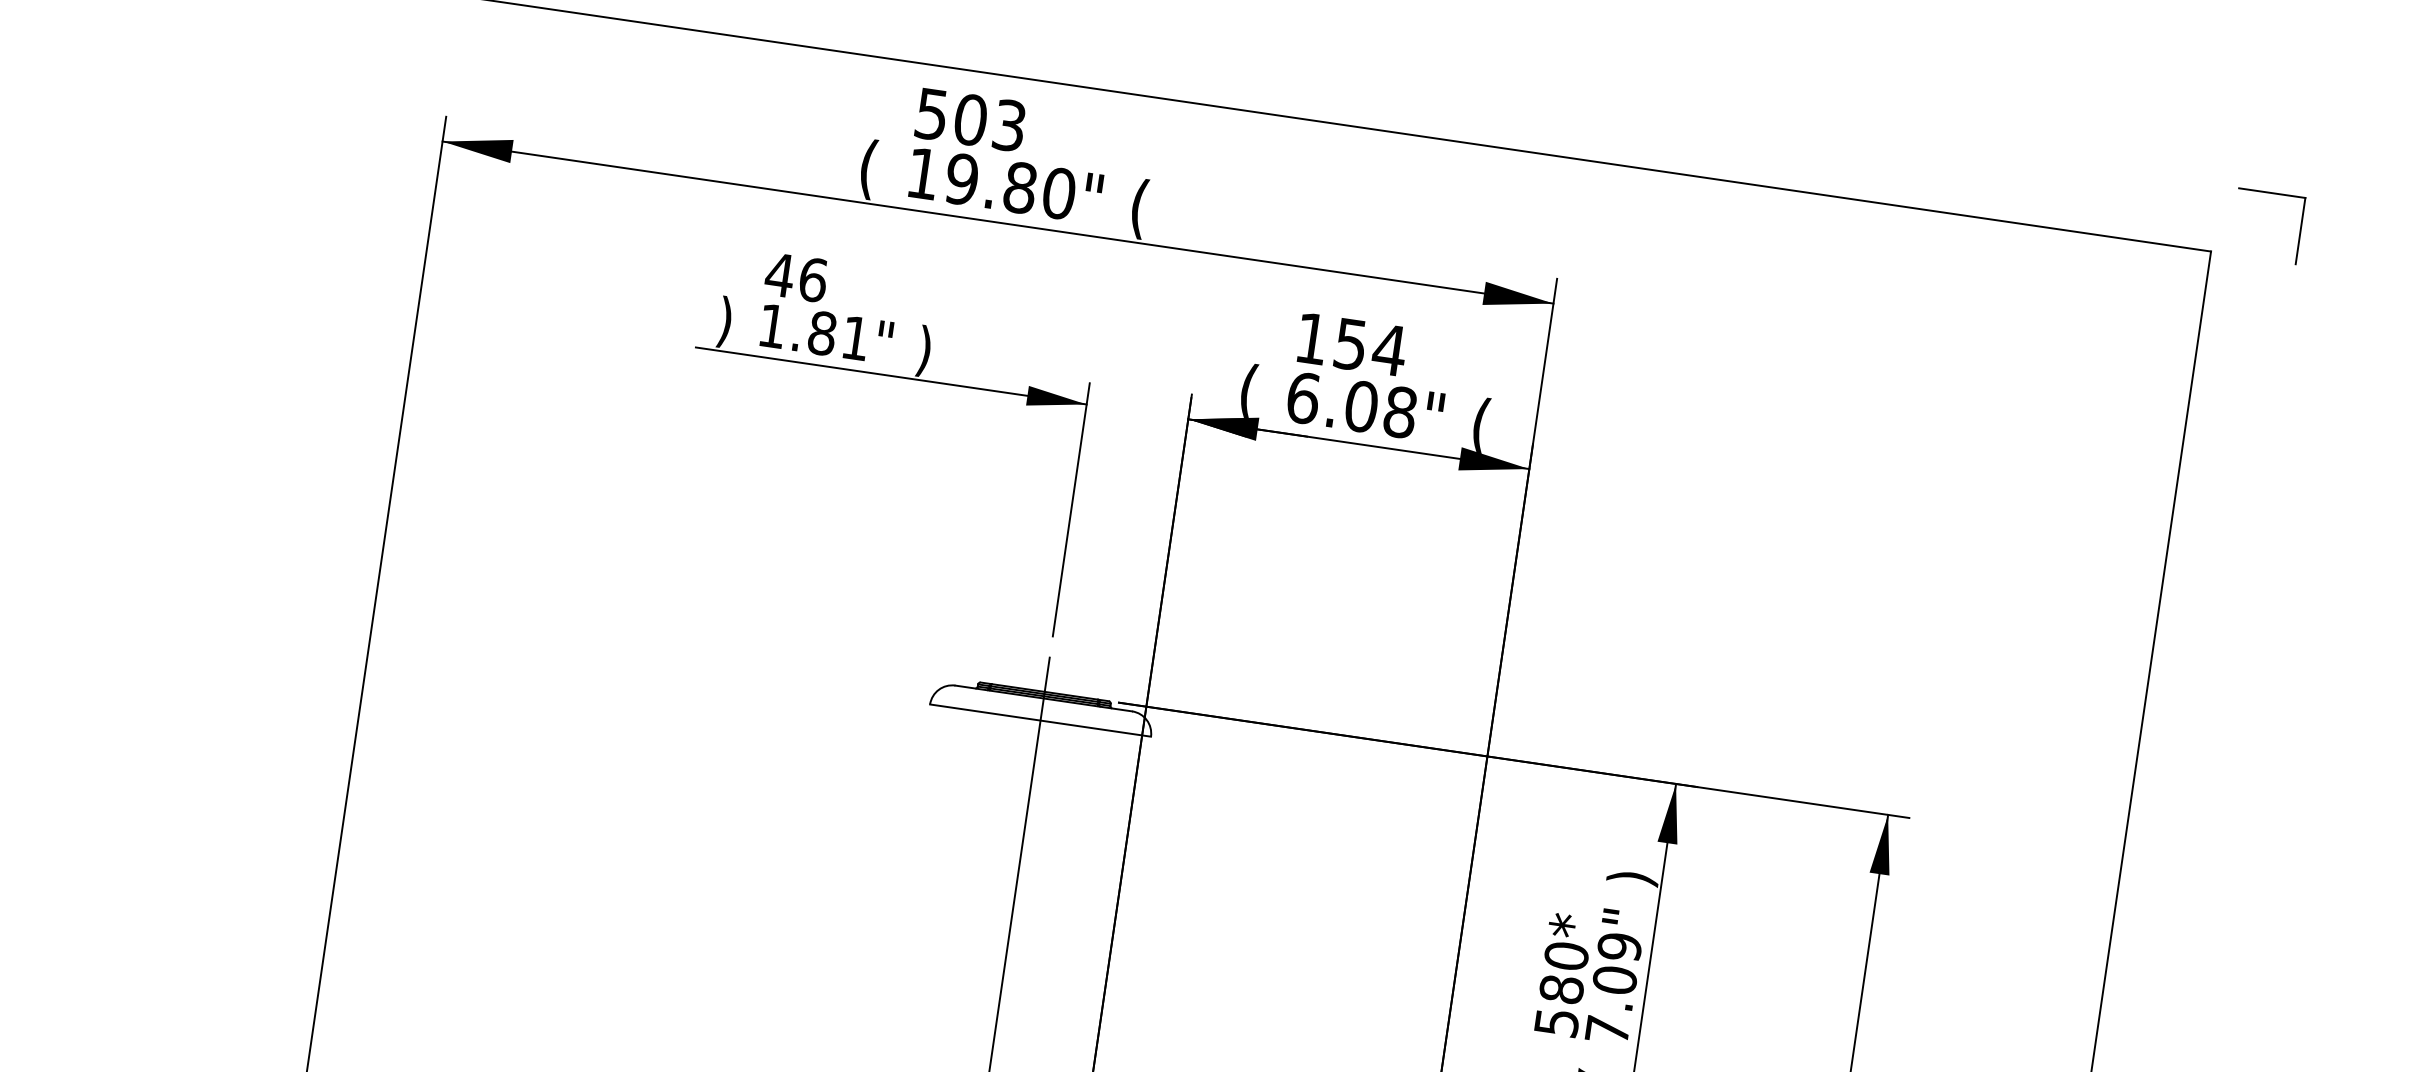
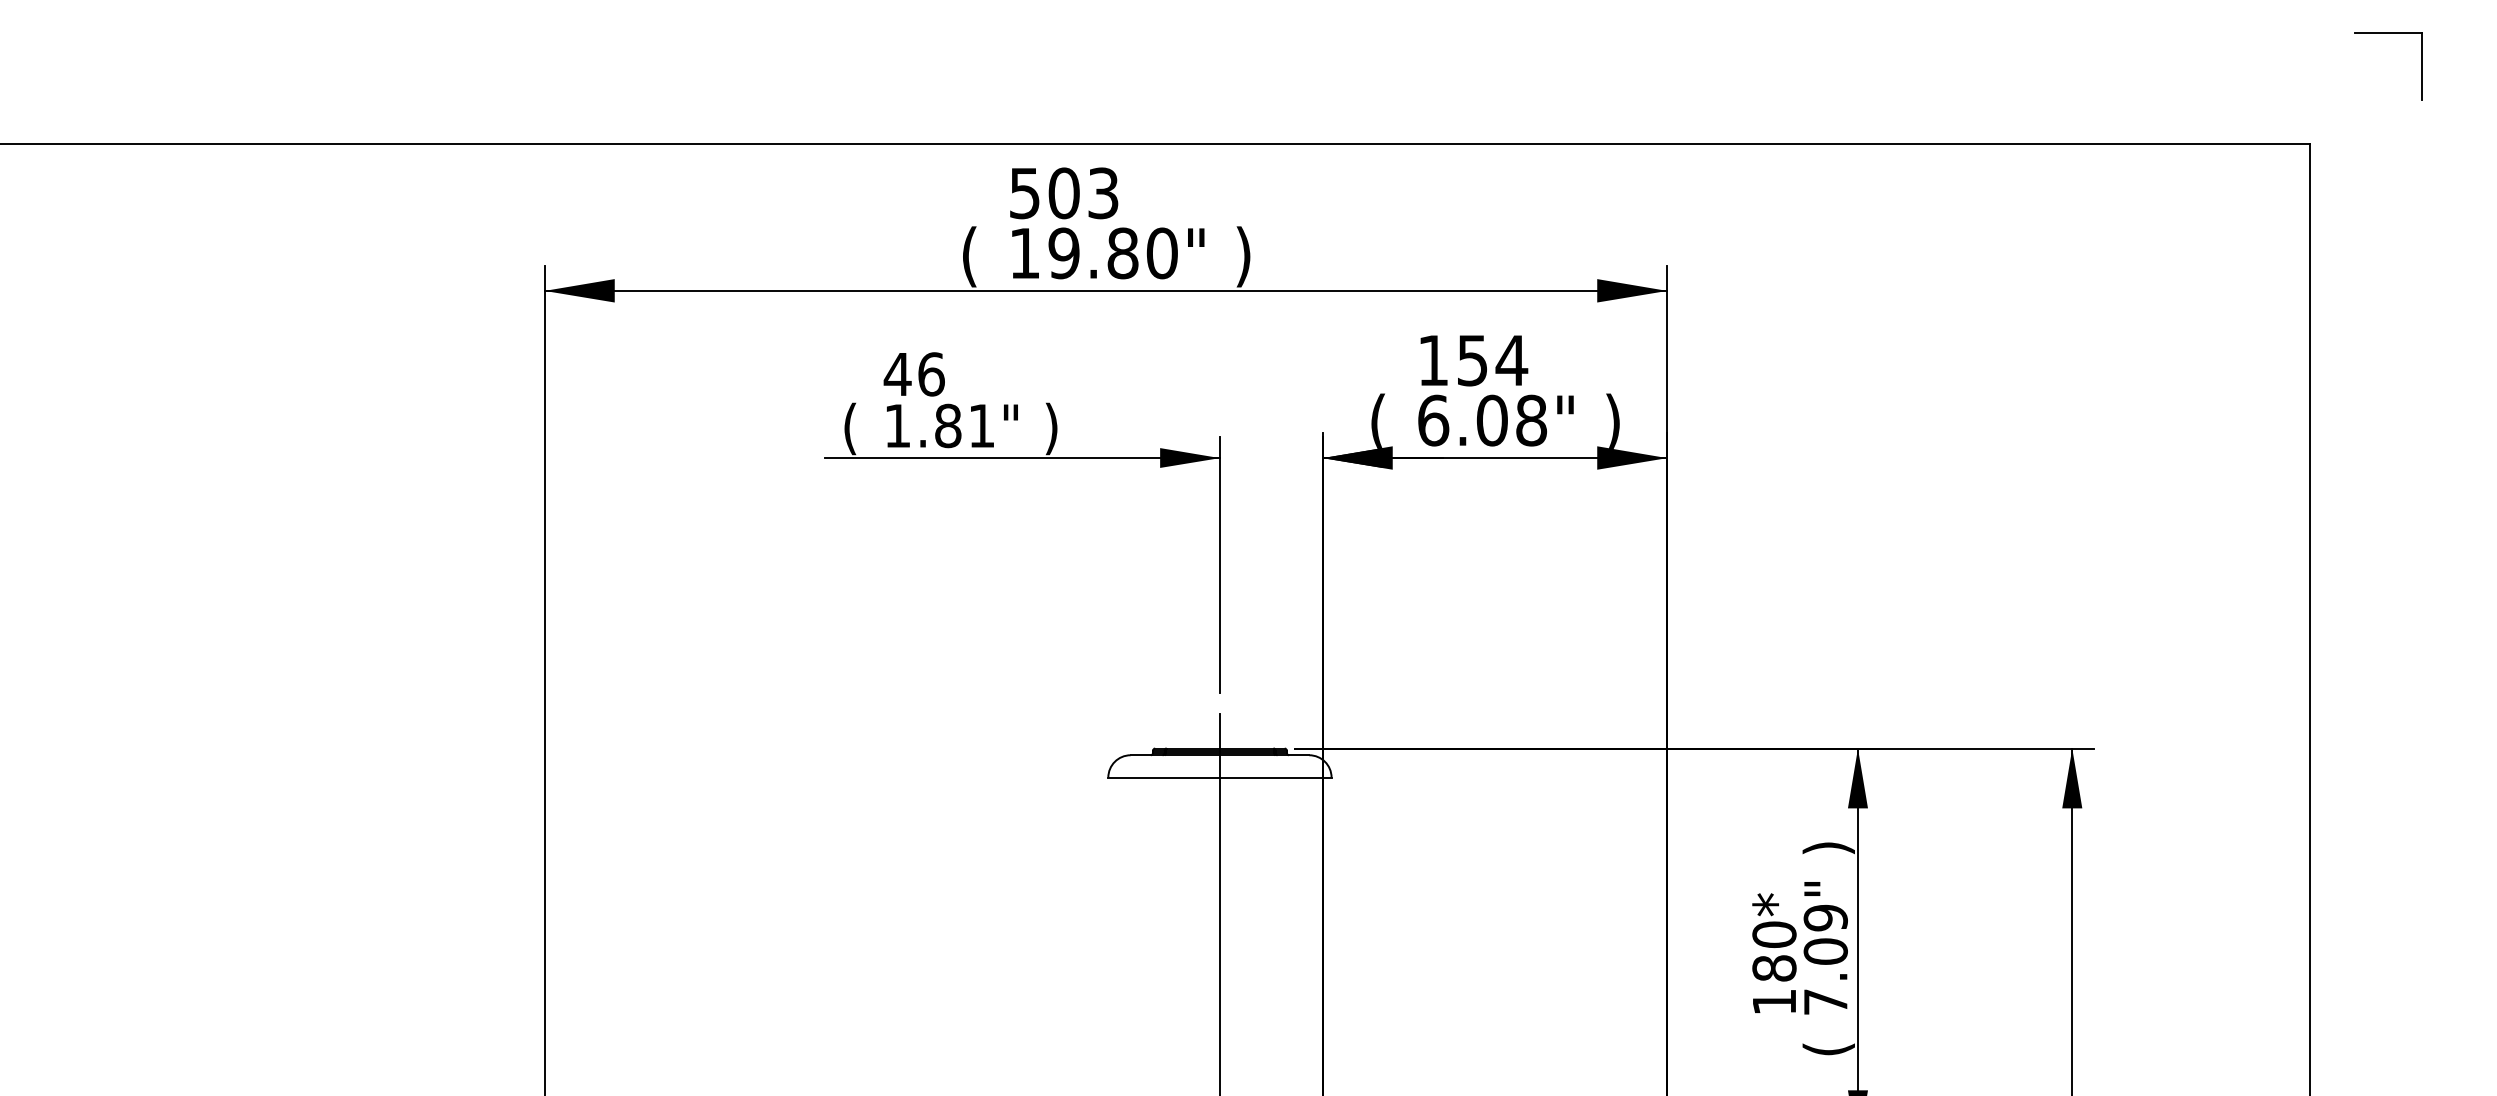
part: (2272, 193) -> (2388, 33), moved
text: (1139, 208) -> (1243, 256), ( -> )
text: (725, 321) -> (850, 428), ) -> (
text: (1480, 424) -> (1612, 421), ( -> )
text: (1556, 1022) -> (1774, 1001), 580* -> 180*

